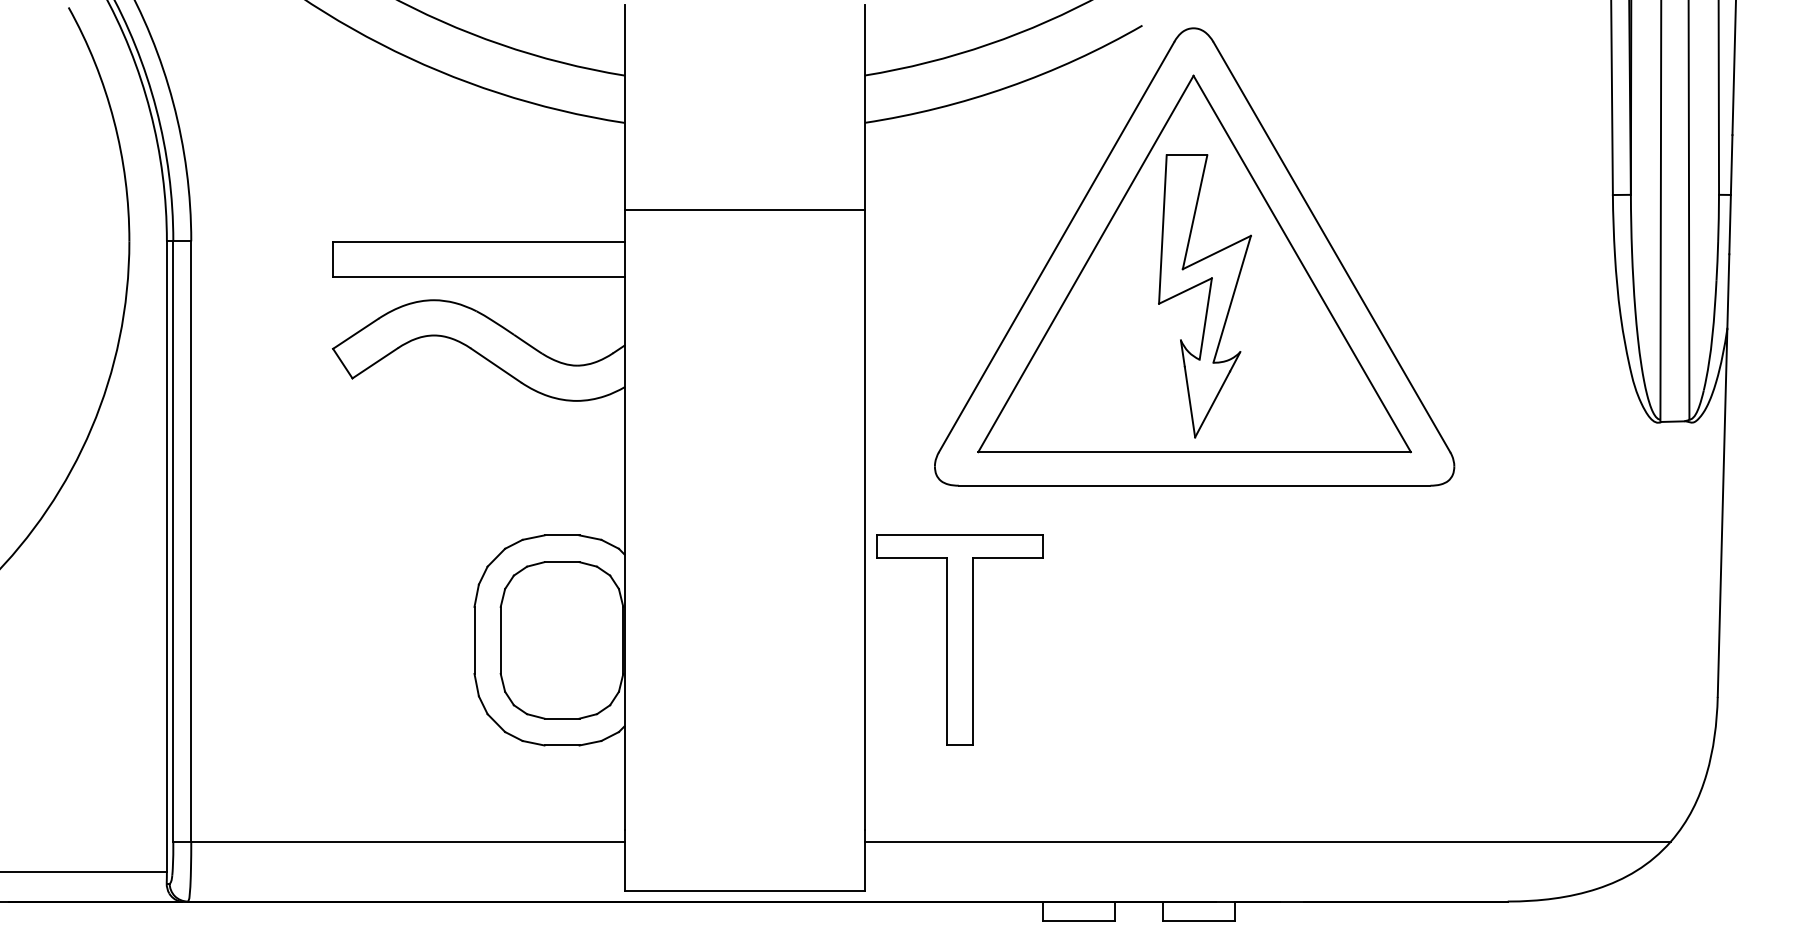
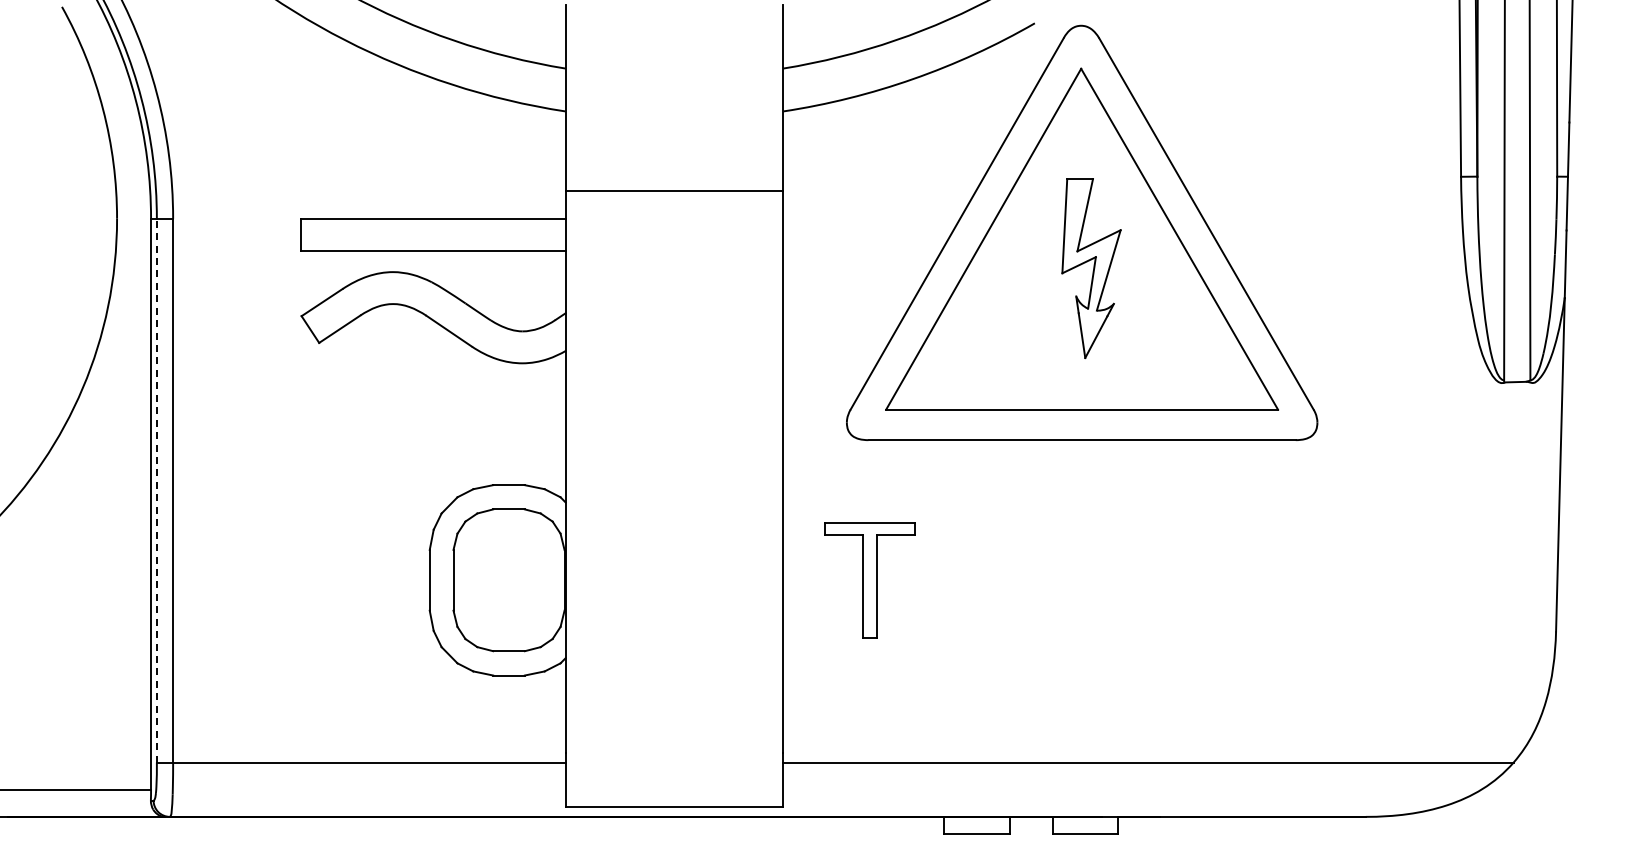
part: (1204, 296) -> (1091, 268), size x0.7
line: (172, 541) -> (156, 490), solid -> dashed
part: (959, 640) -> (869, 580), size x0.6

